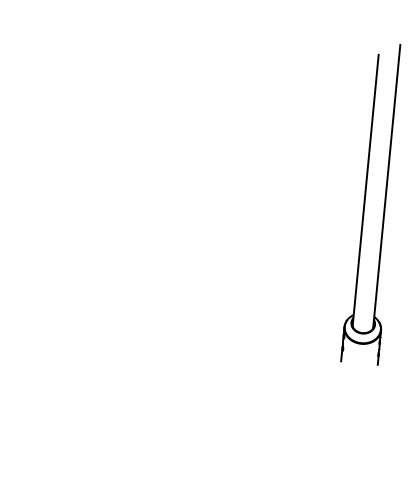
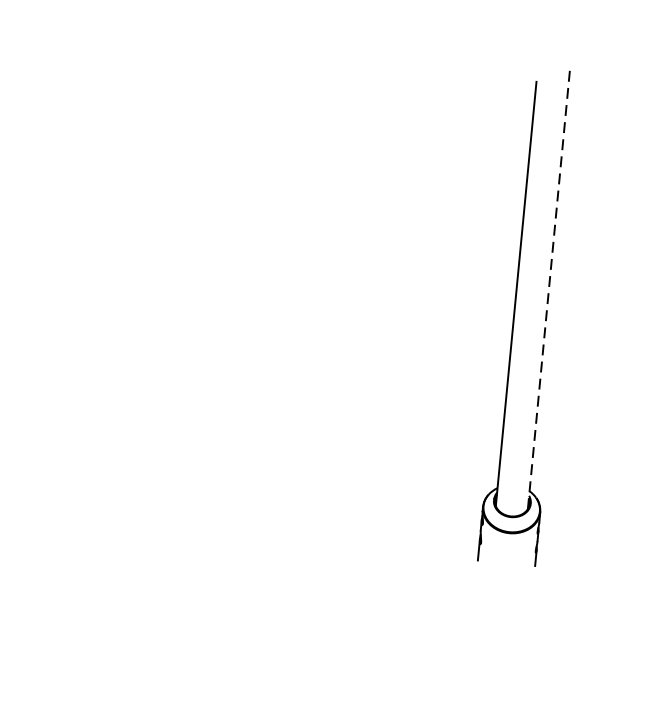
line: (386, 186) -> (548, 287), solid -> dashed

